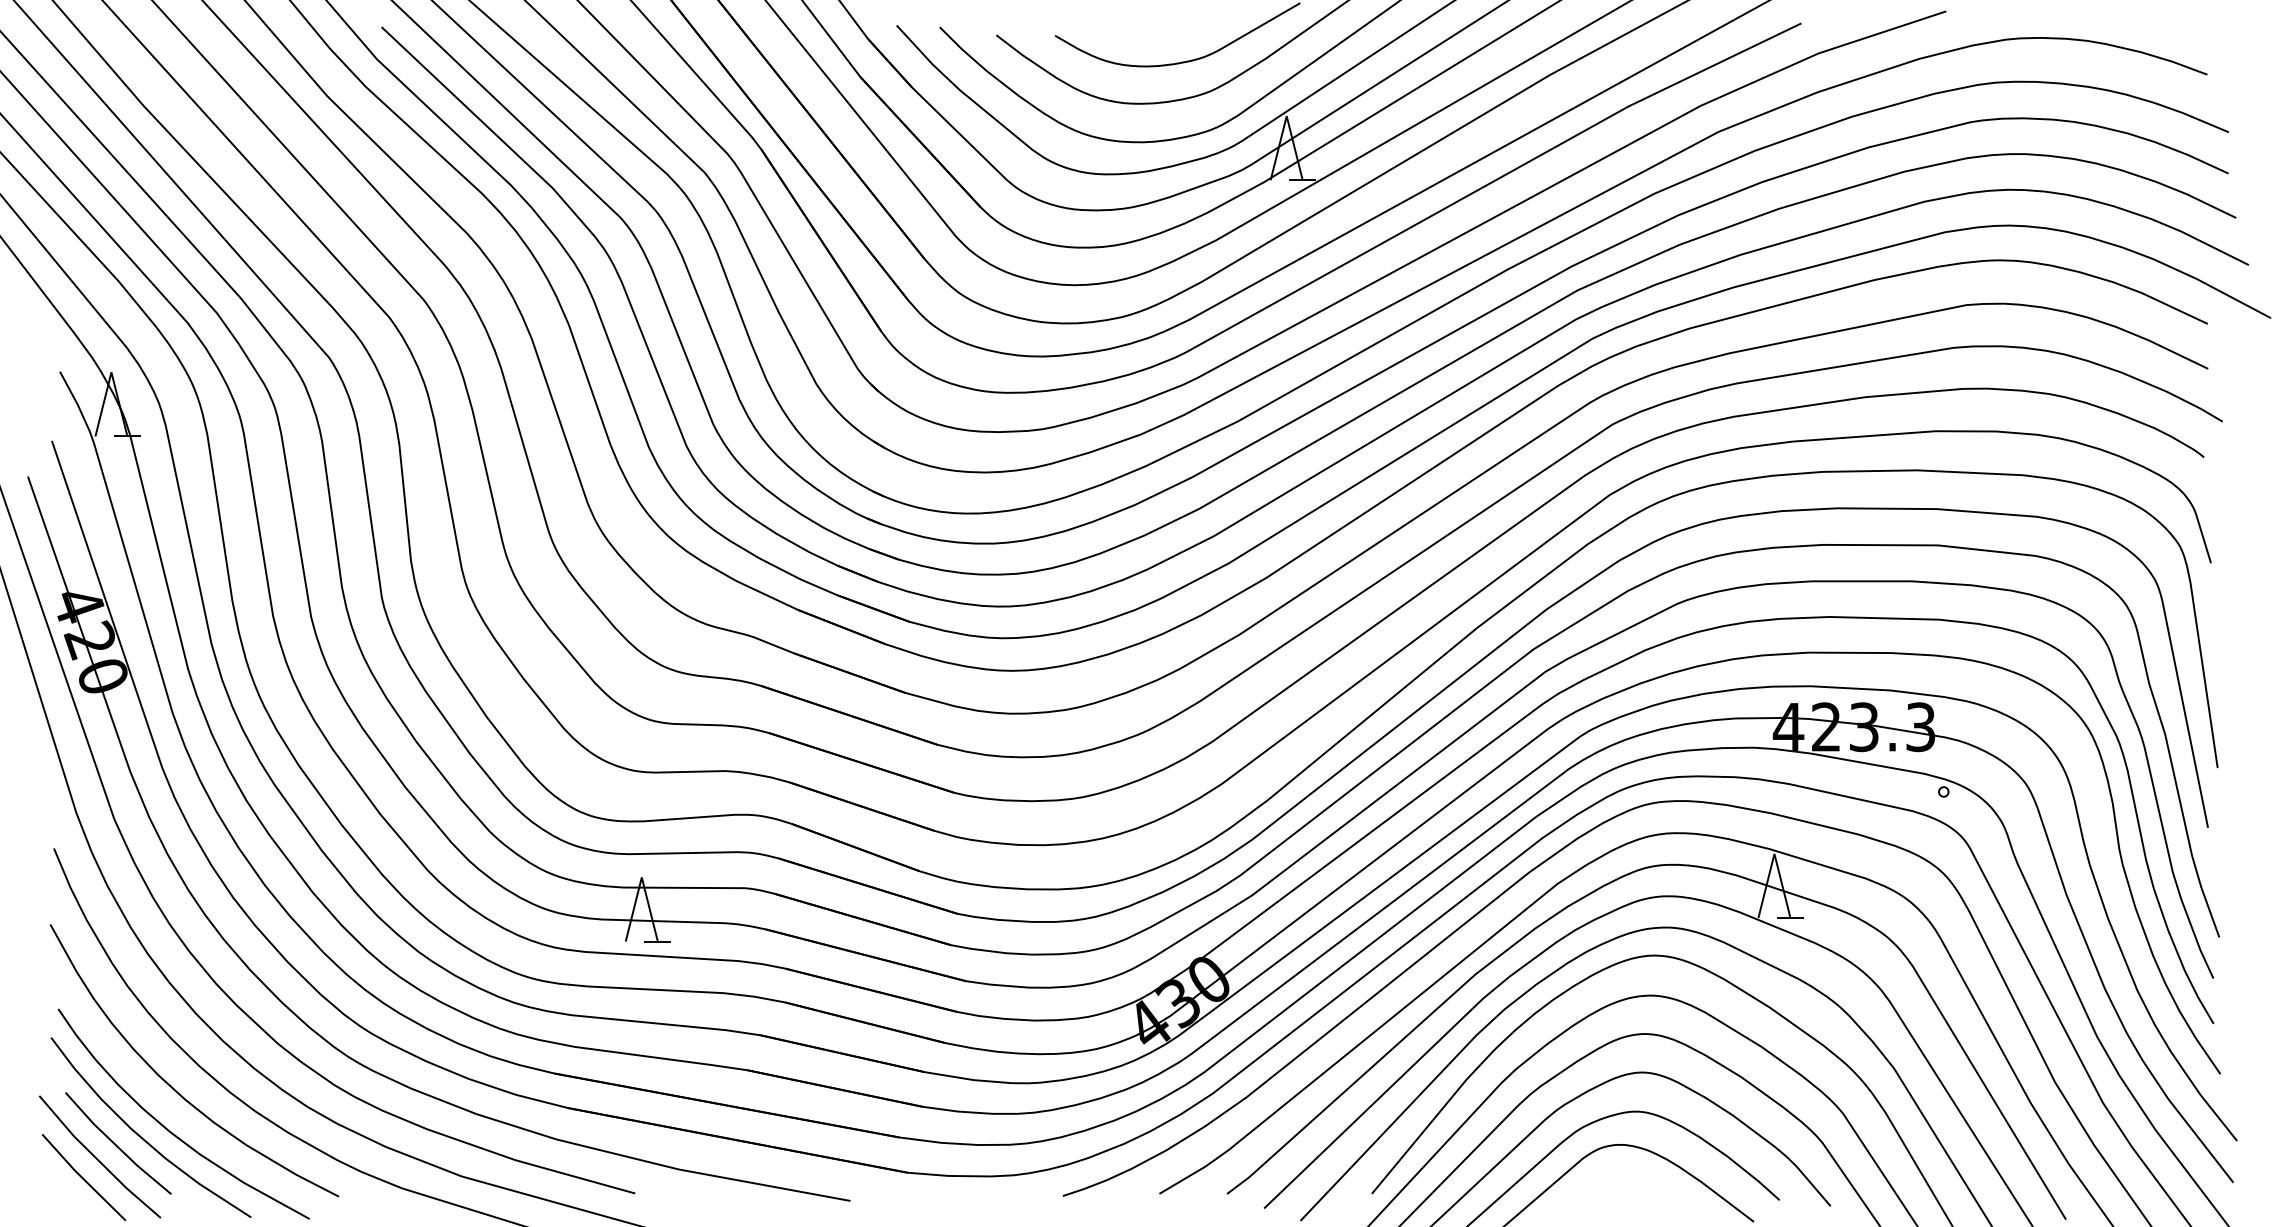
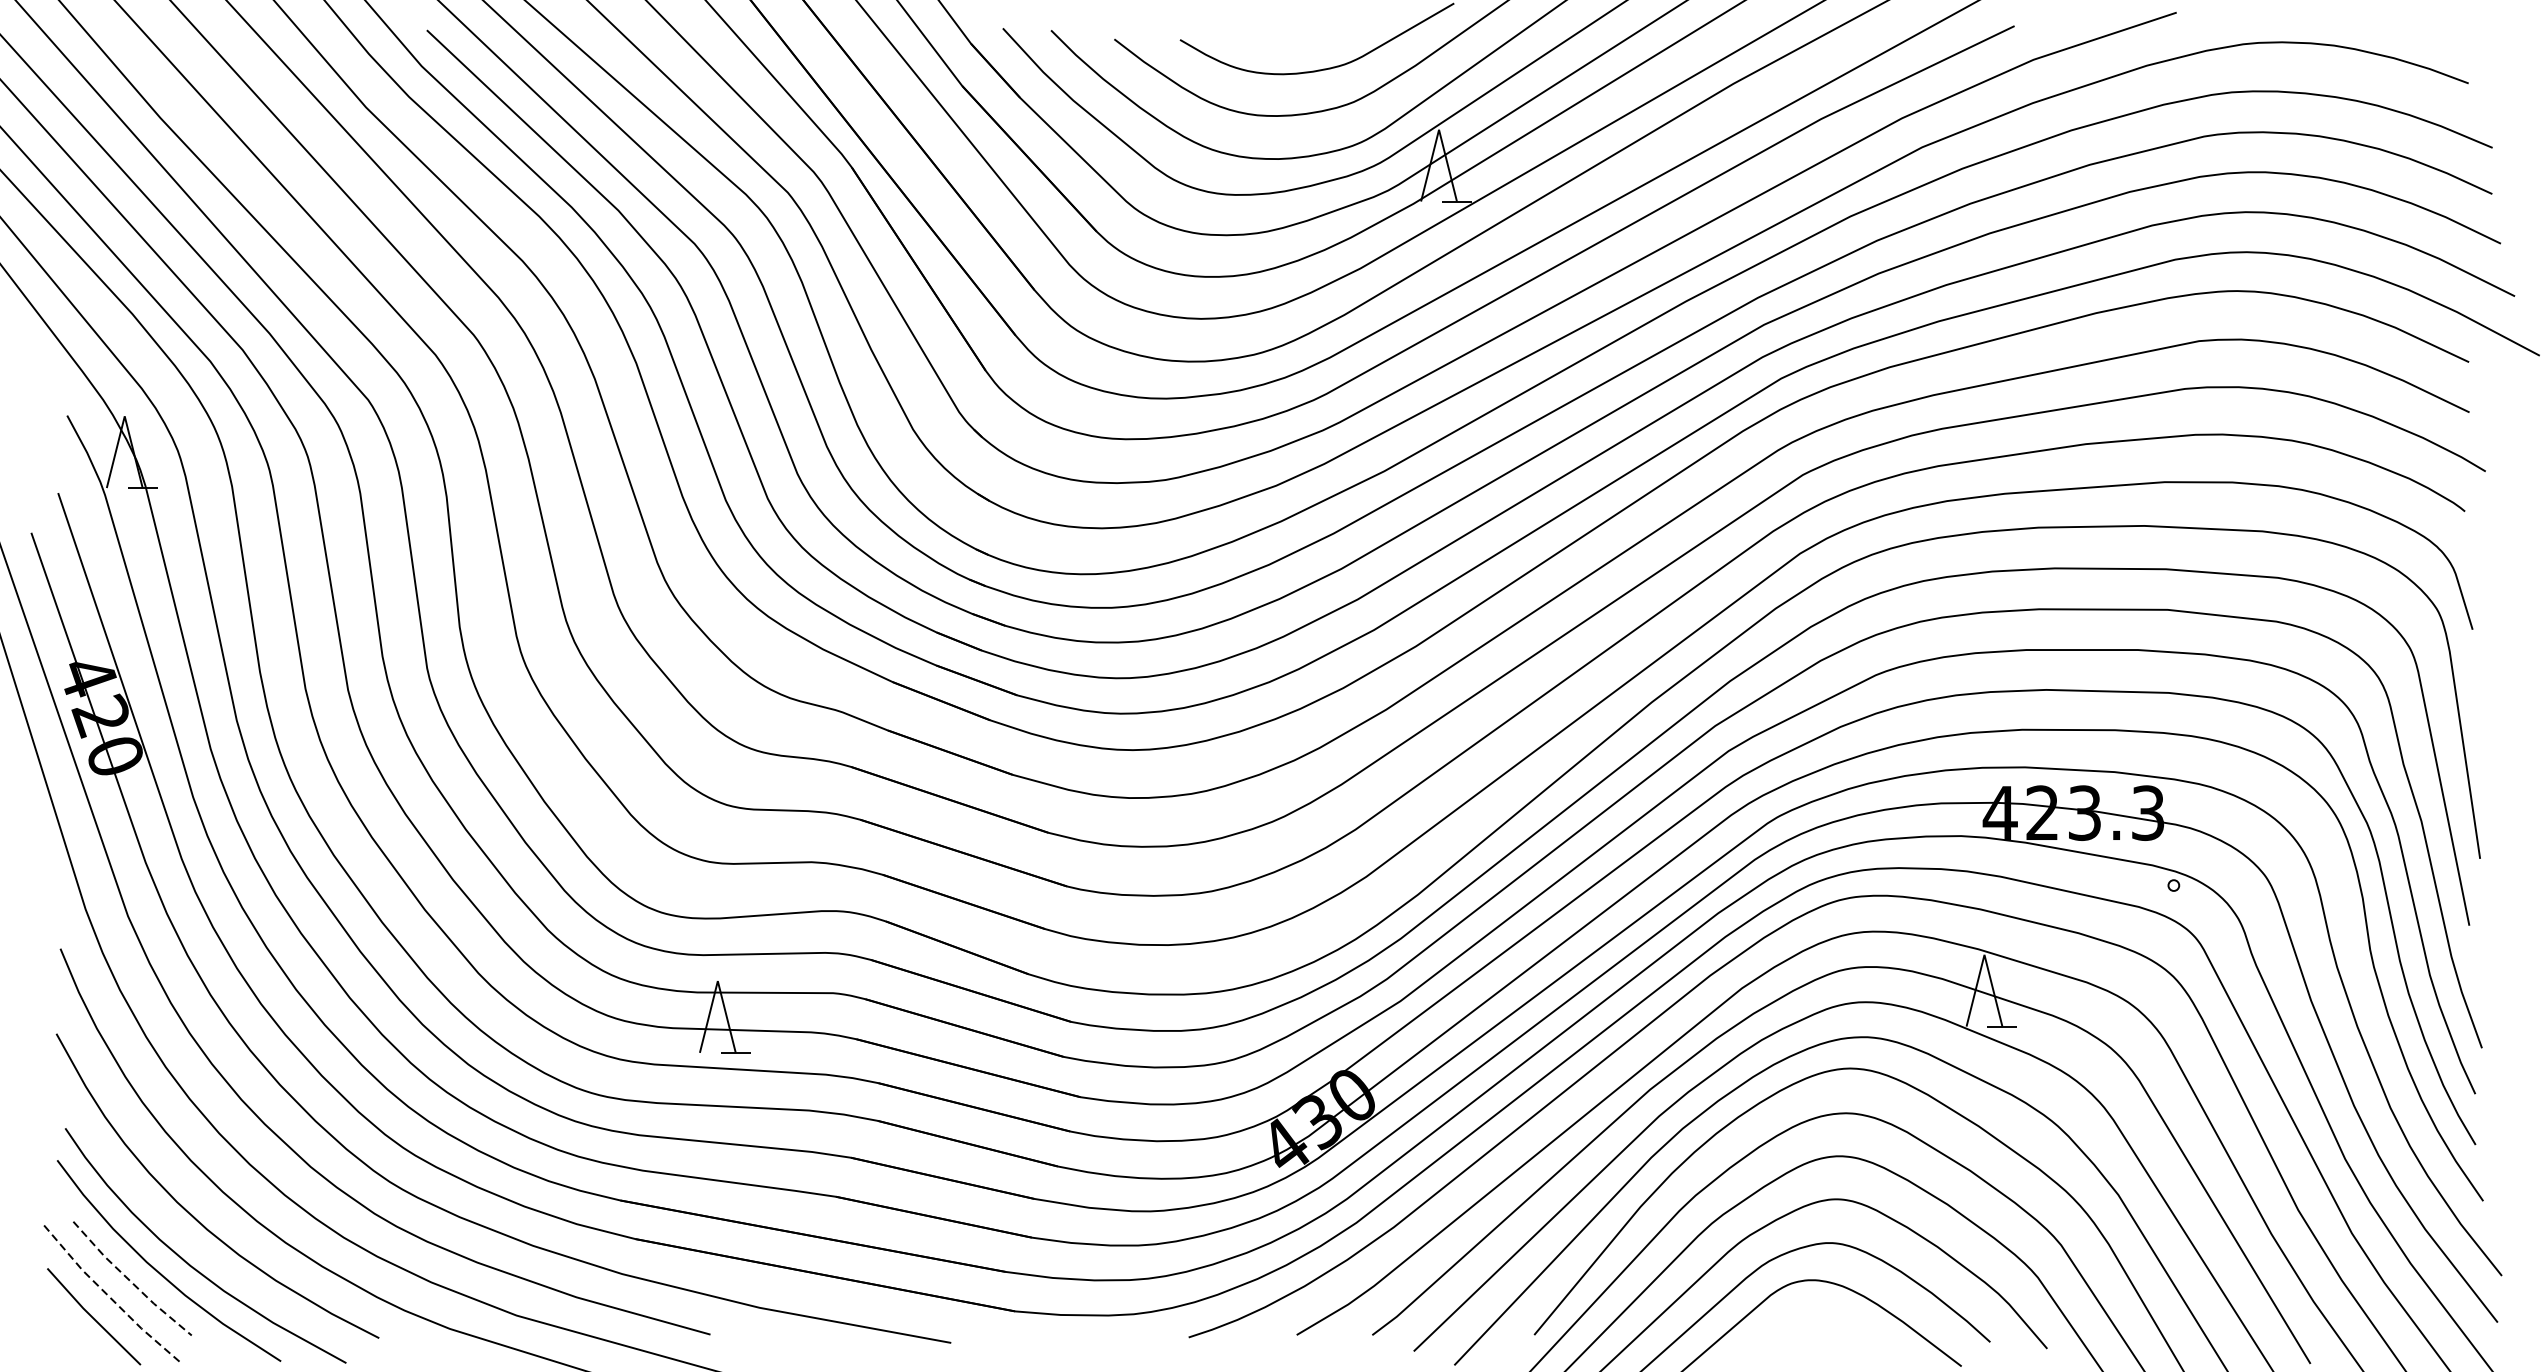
line: (116, 1145) -> (130, 1280), solid -> dashed
line: (97, 1159) -> (109, 1296), solid -> dashed

